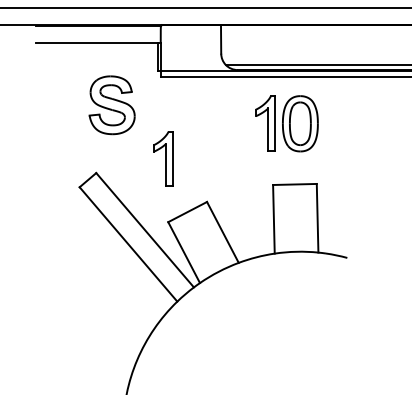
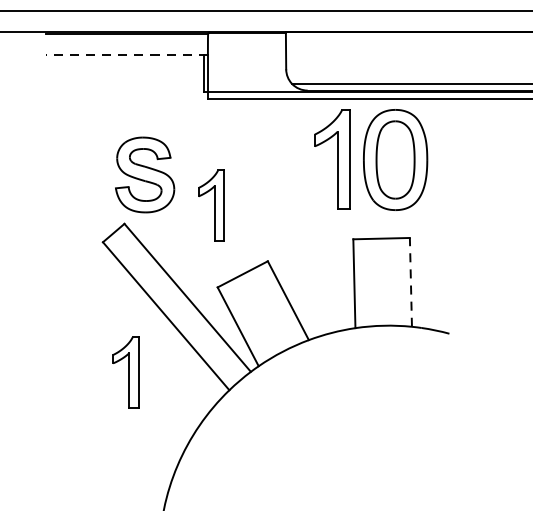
line: (98, 42) -> (127, 54), solid -> dashed
part: (111, 105) -> (144, 175), moved
part: (286, 123) -> (370, 159), size x1.4
line: (317, 217) -> (410, 281), solid -> dashed
part: (97, 287) -> (126, 371), added

